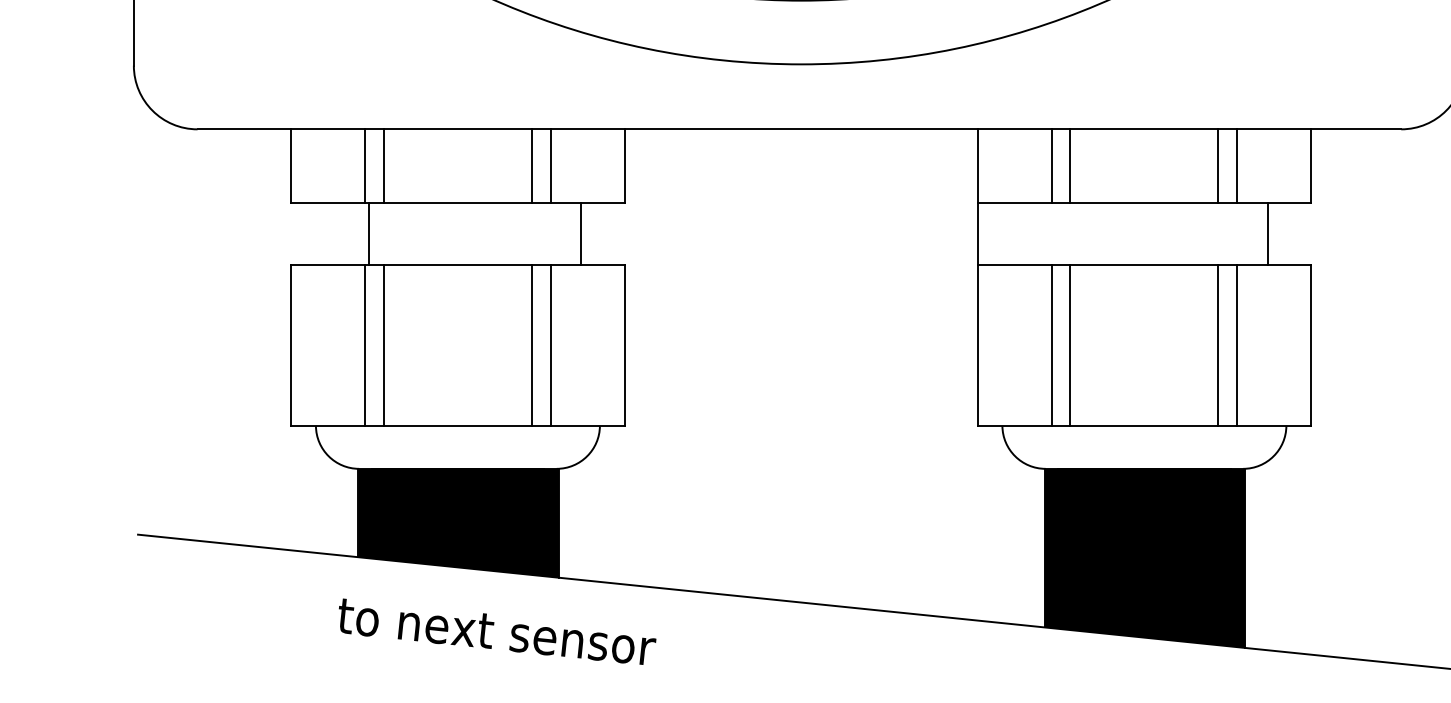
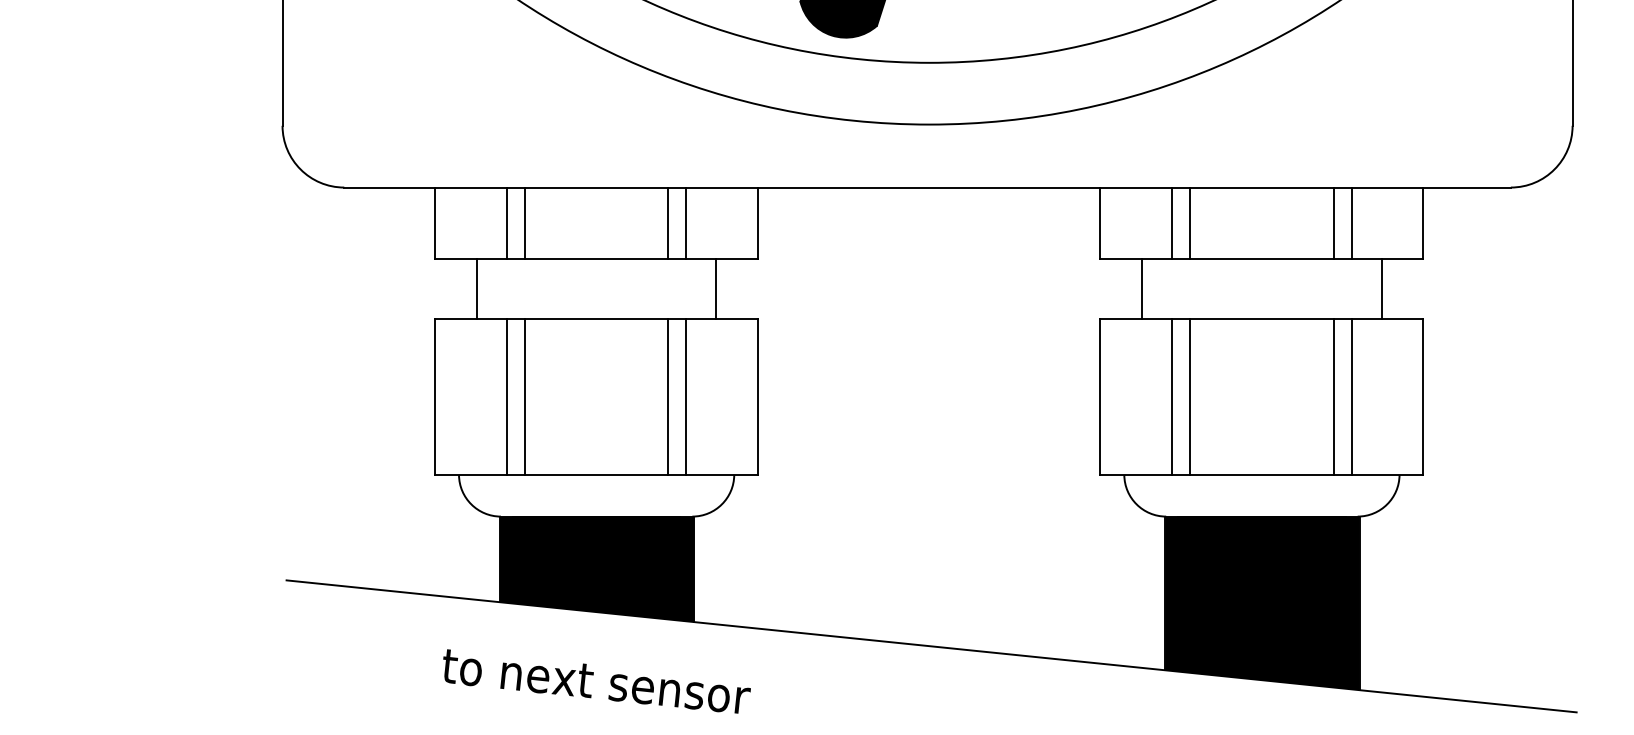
line: (368, 234) -> (476, 289), moved
line: (977, 234) -> (1142, 289), moved
text: (497, 631) -> (596, 681), moved

